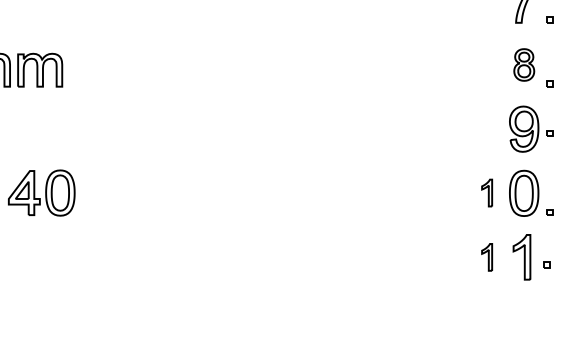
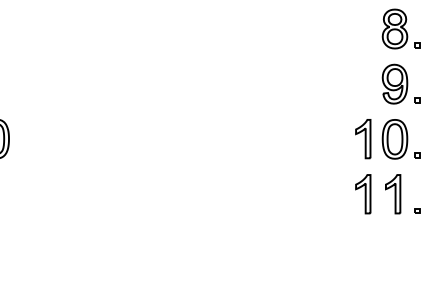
part: (524, 64) -> (395, 28), size x1.43
part: (549, 133) -> (416, 100), moved
part: (486, 192) -> (362, 138), size x1.67
part: (486, 257) -> (362, 194), size x1.67
part: (546, 264) -> (416, 210), moved

